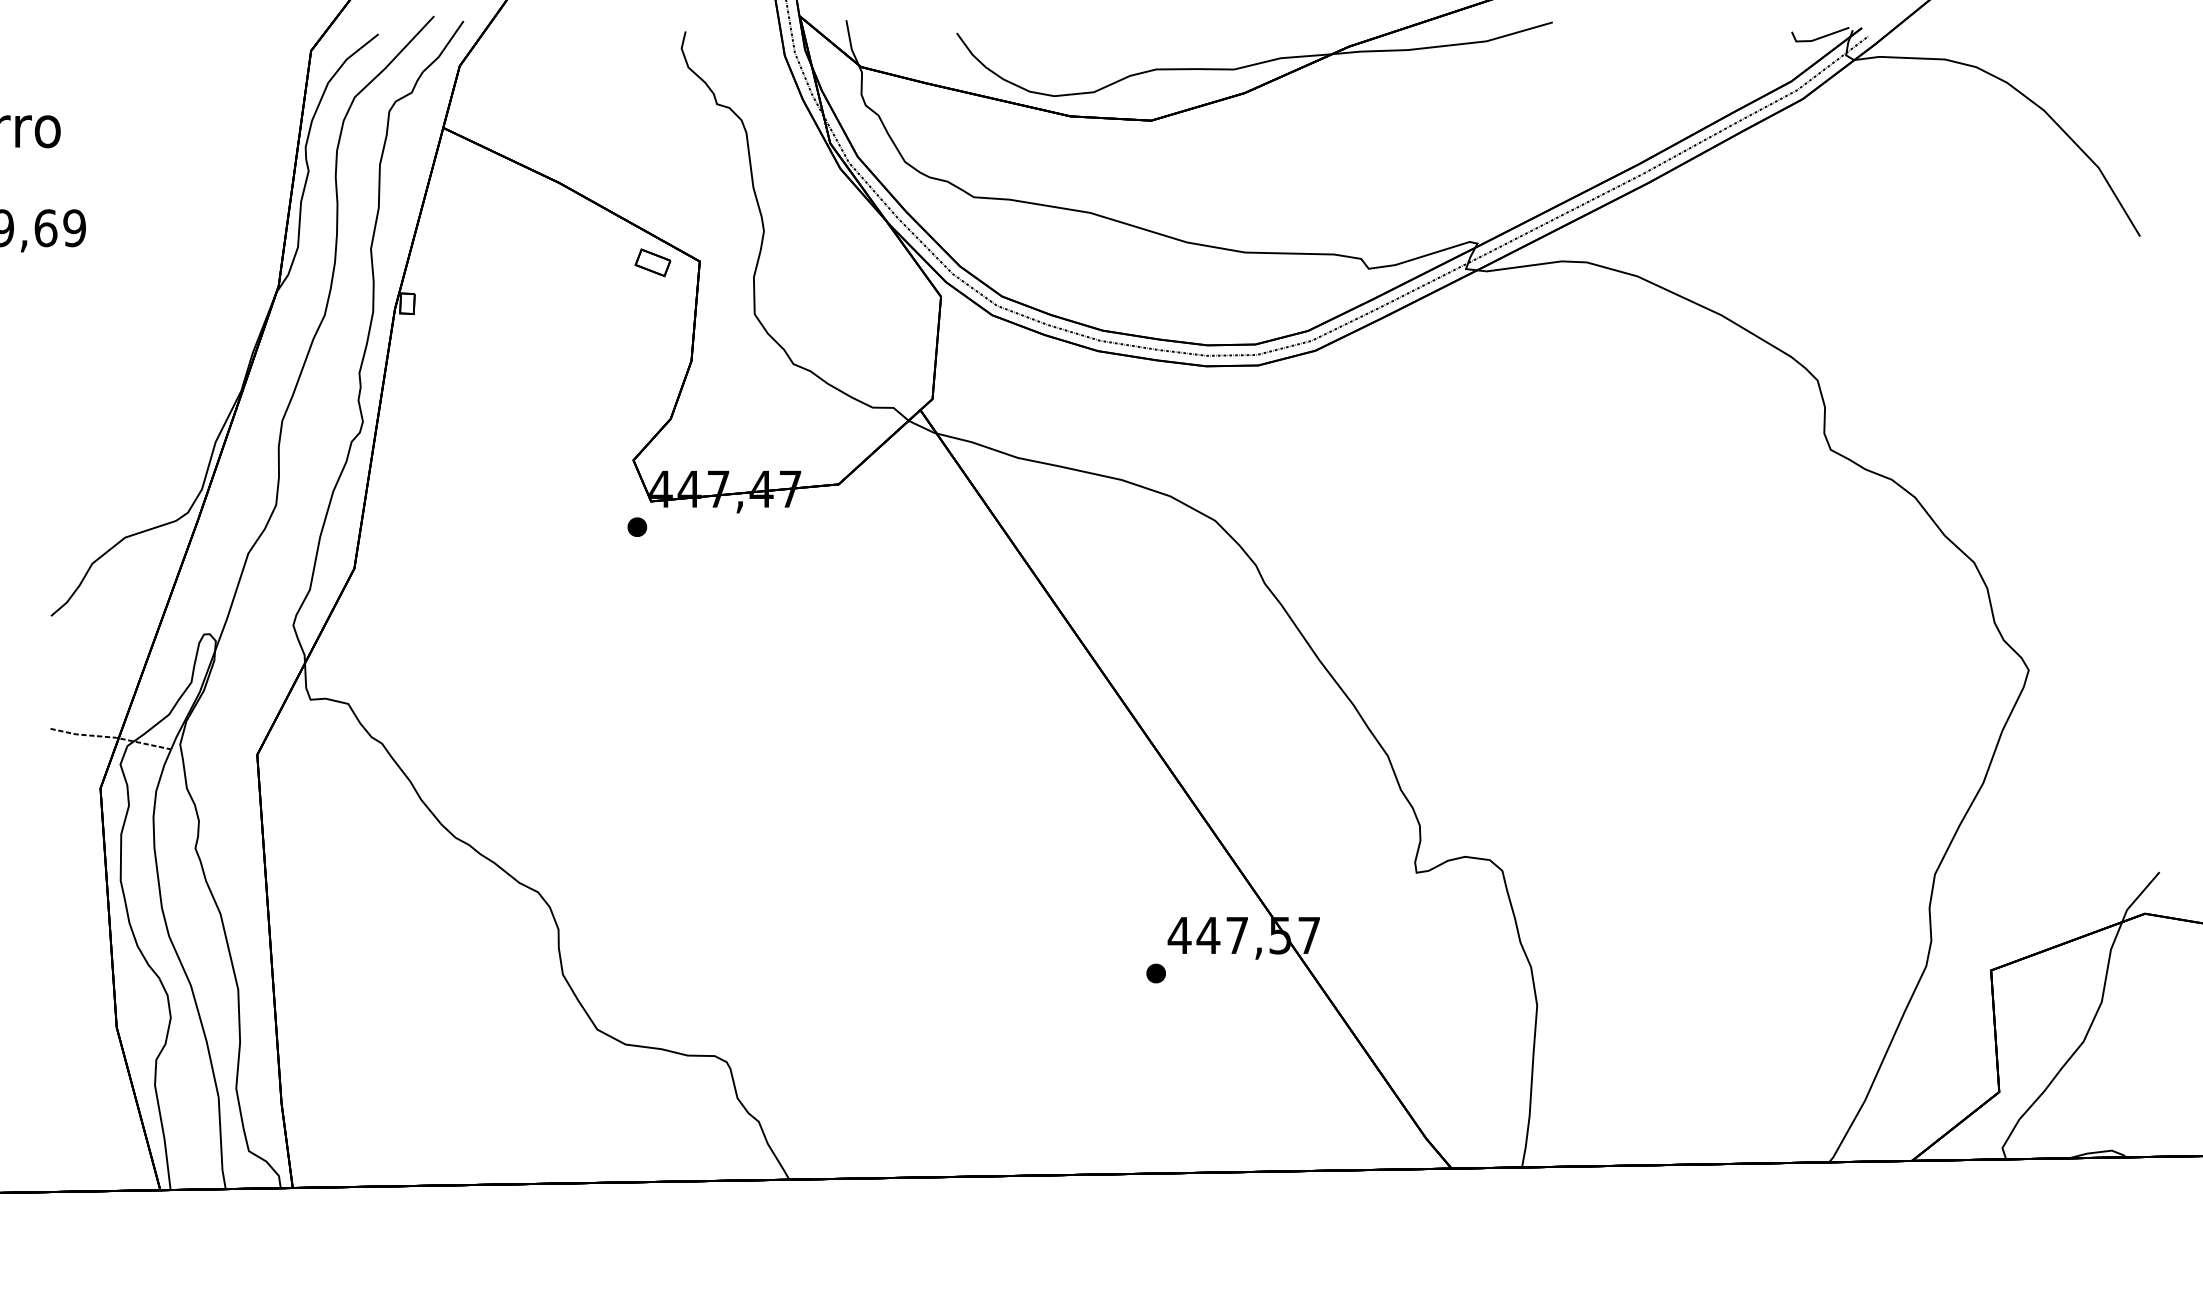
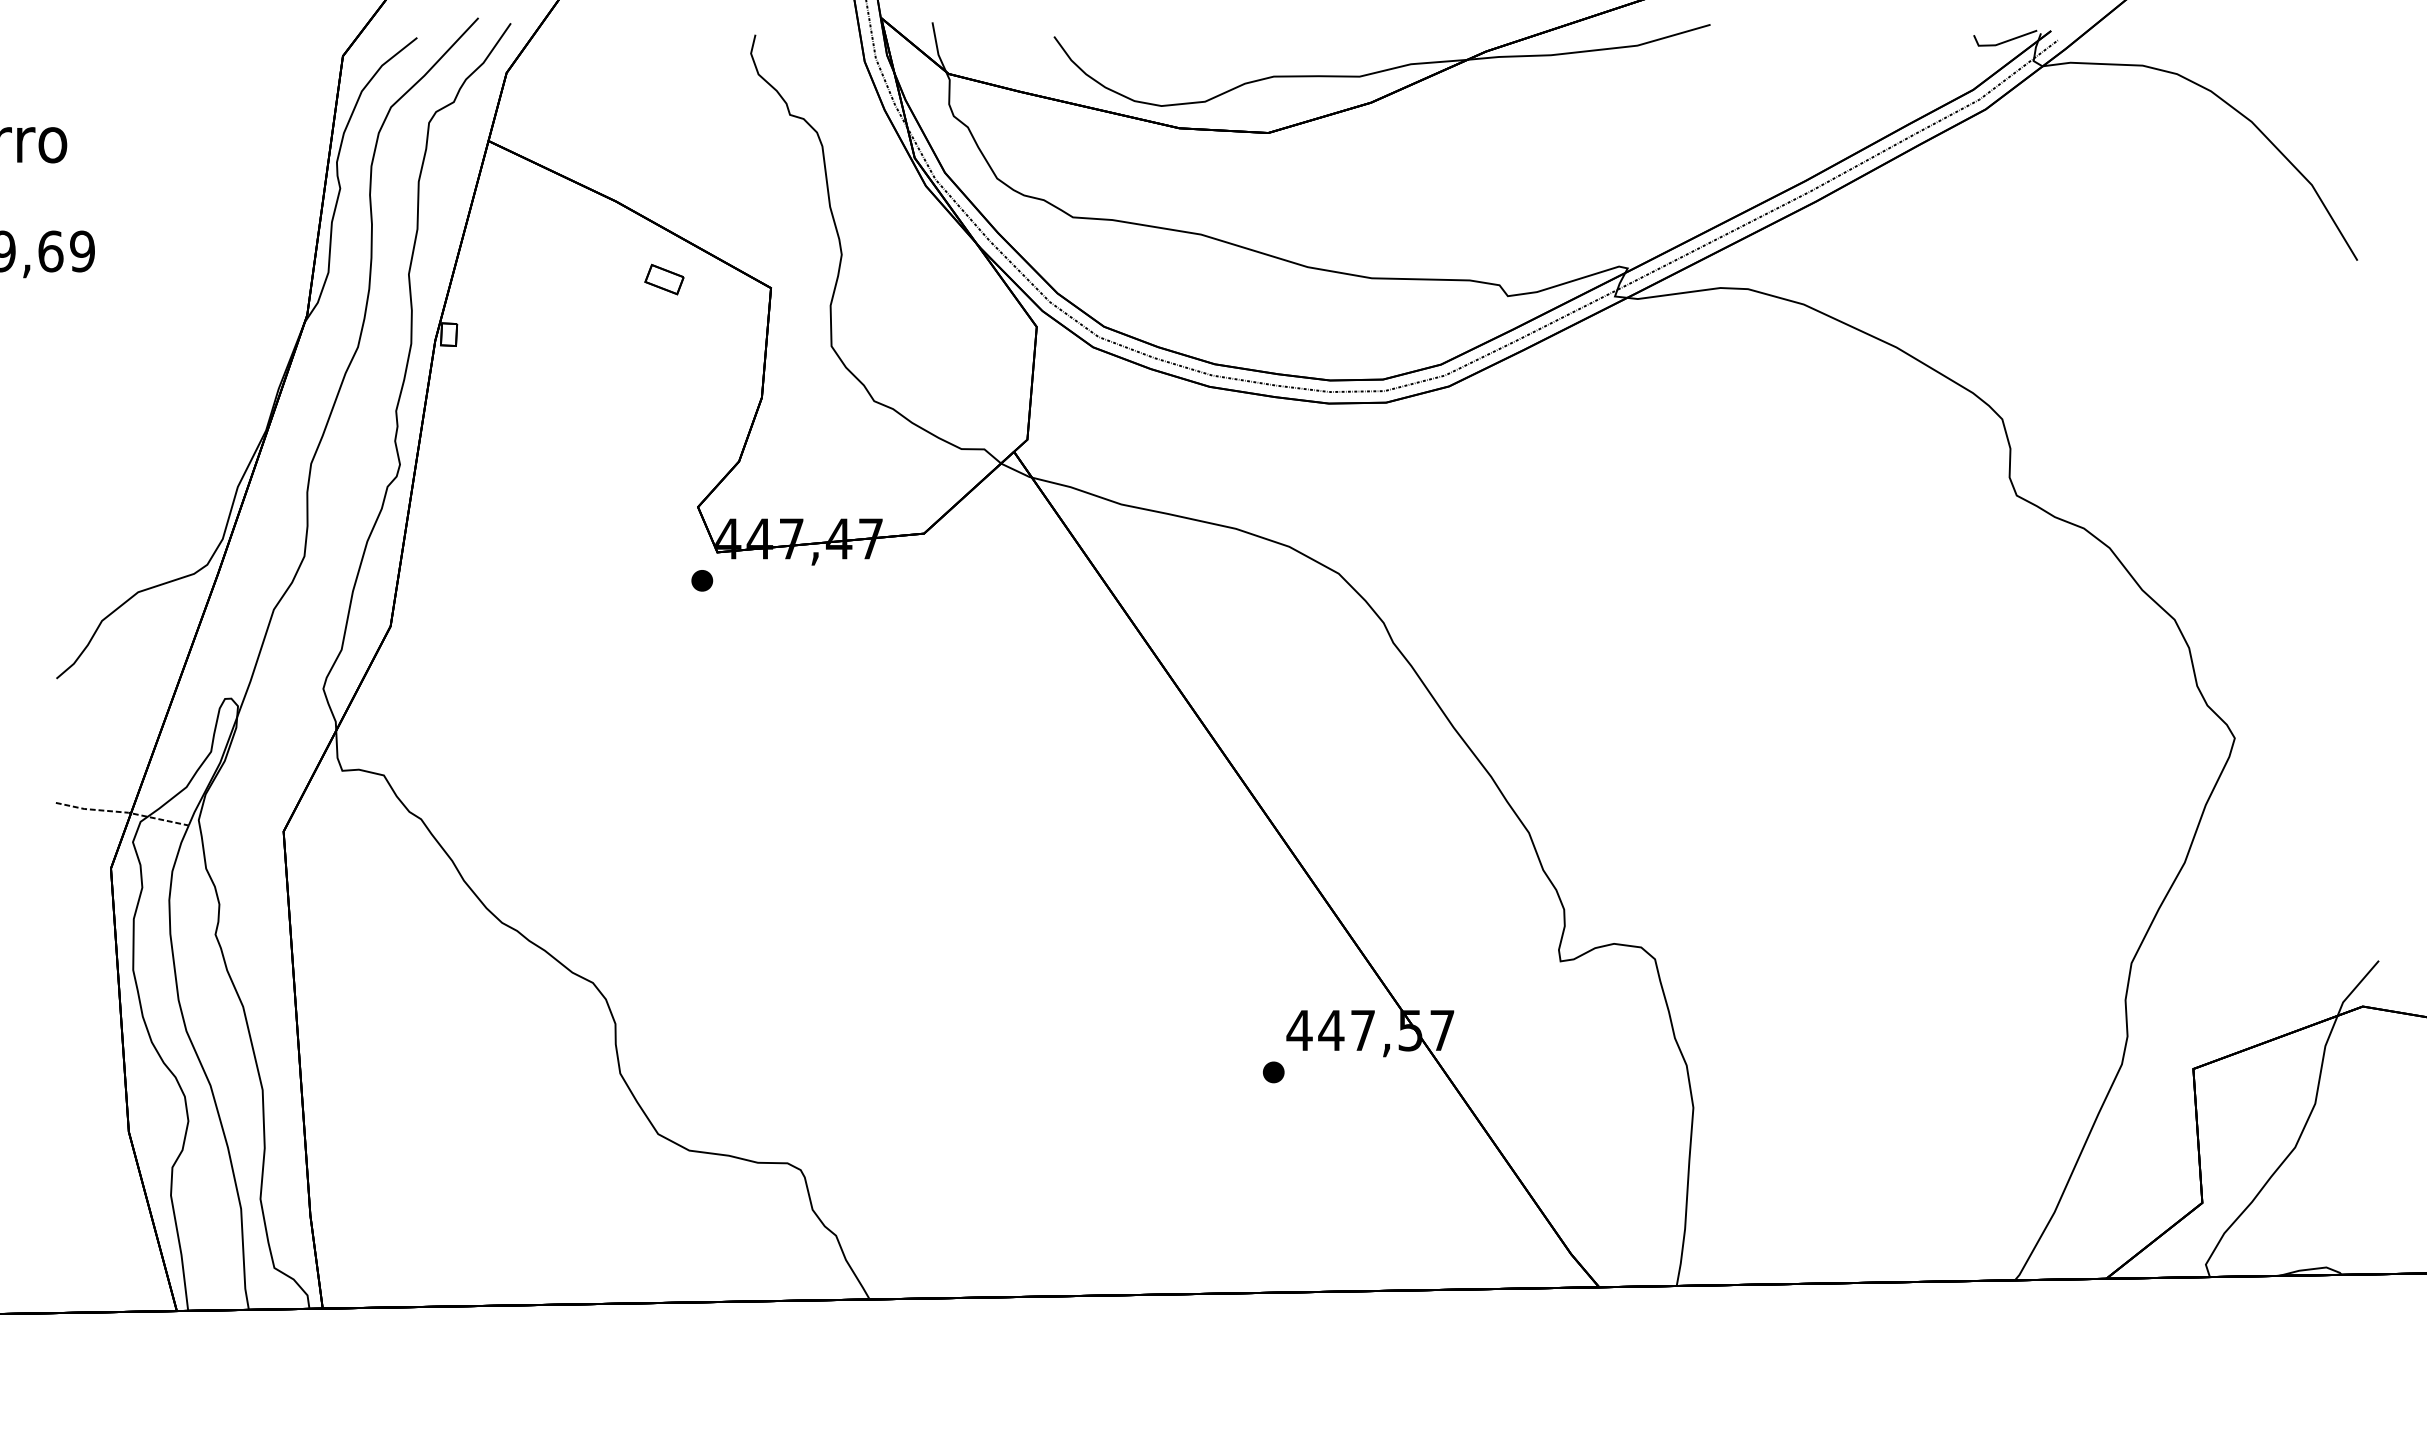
part: (652, 262) -> (664, 279), moved

